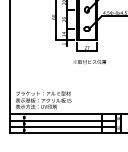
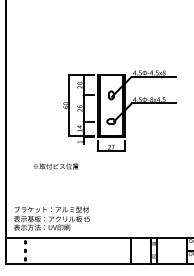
text: (89, 62) -> (55, 166), moved
line: (63, 120) -> (78, 246), removed
line: (63, 127) -> (78, 255), removed

